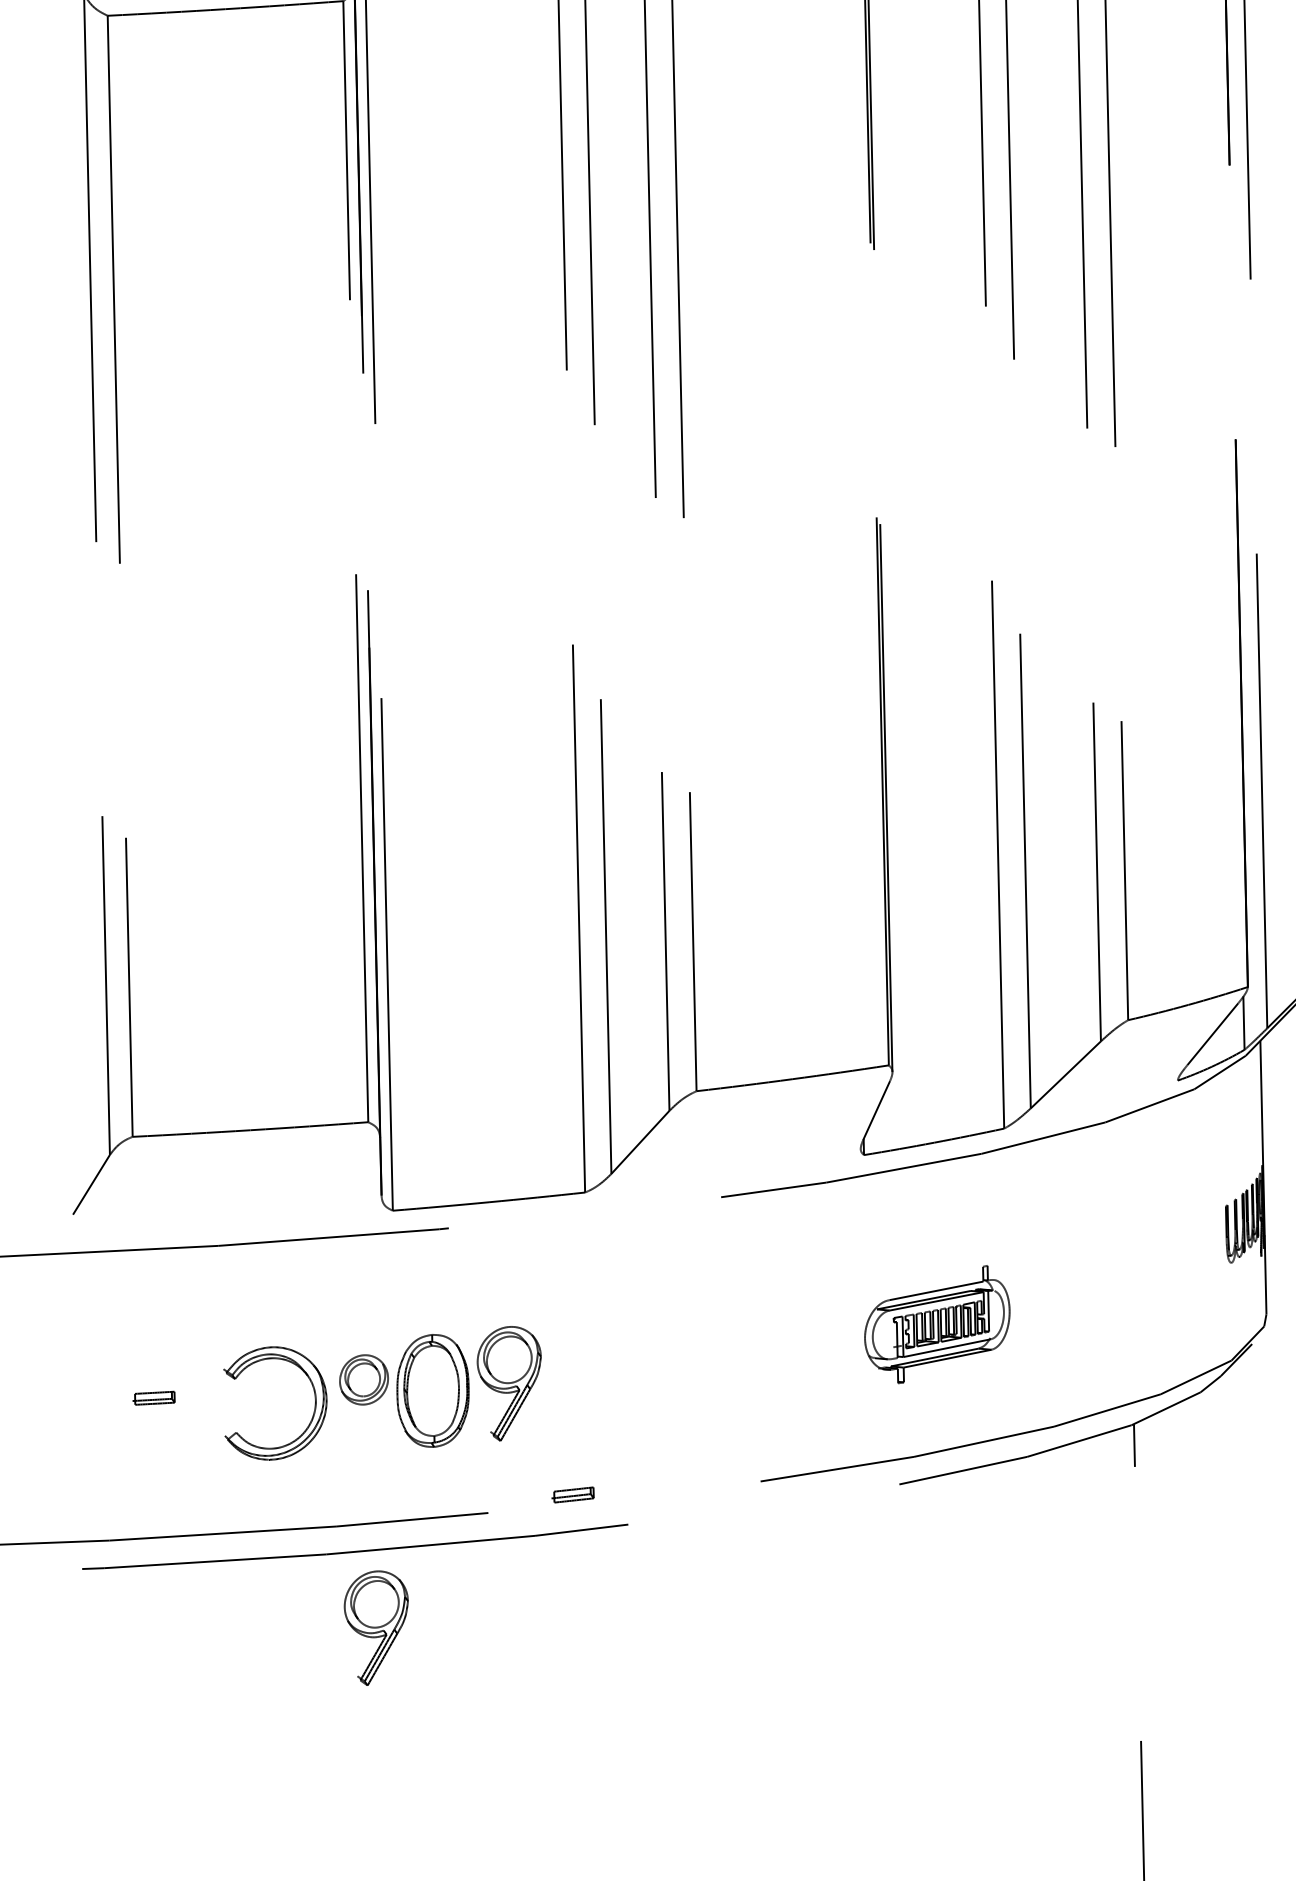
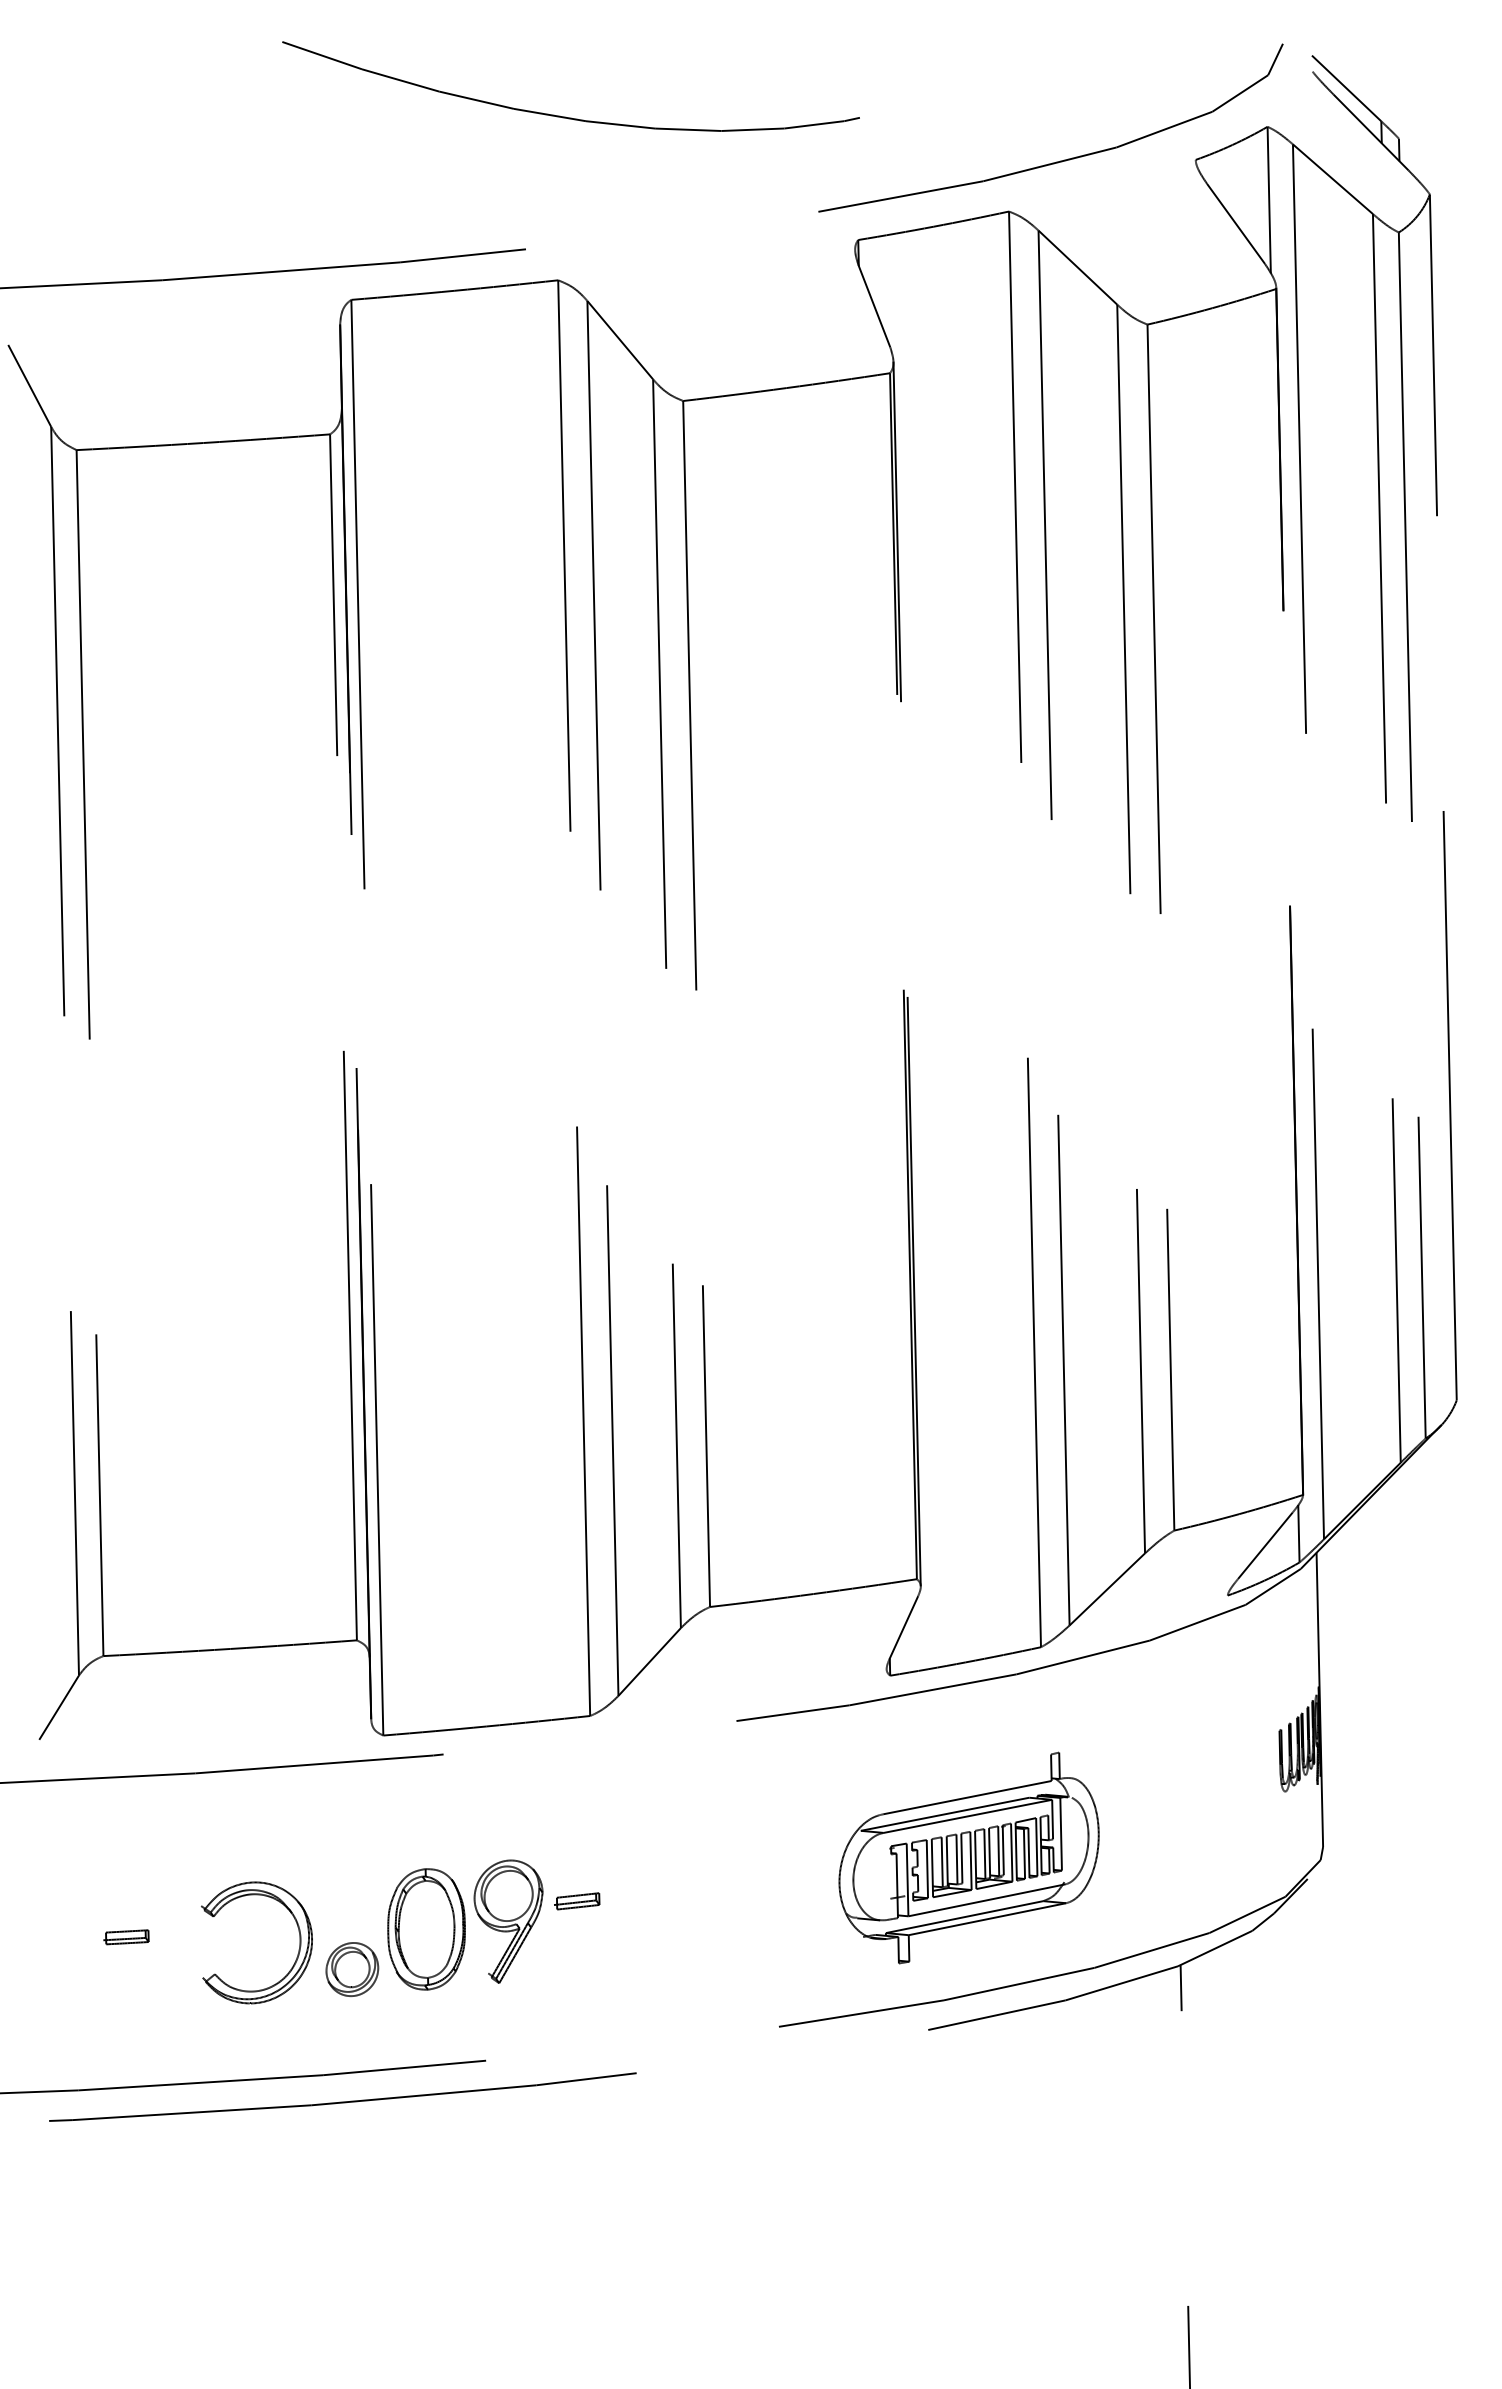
part: (936, 1324) -> (968, 1857), size x1.67
part: (364, 1379) -> (352, 1969), moved
part: (573, 1495) -> (577, 1901), moved
part: (376, 1628) -> (365, 2184), removed

